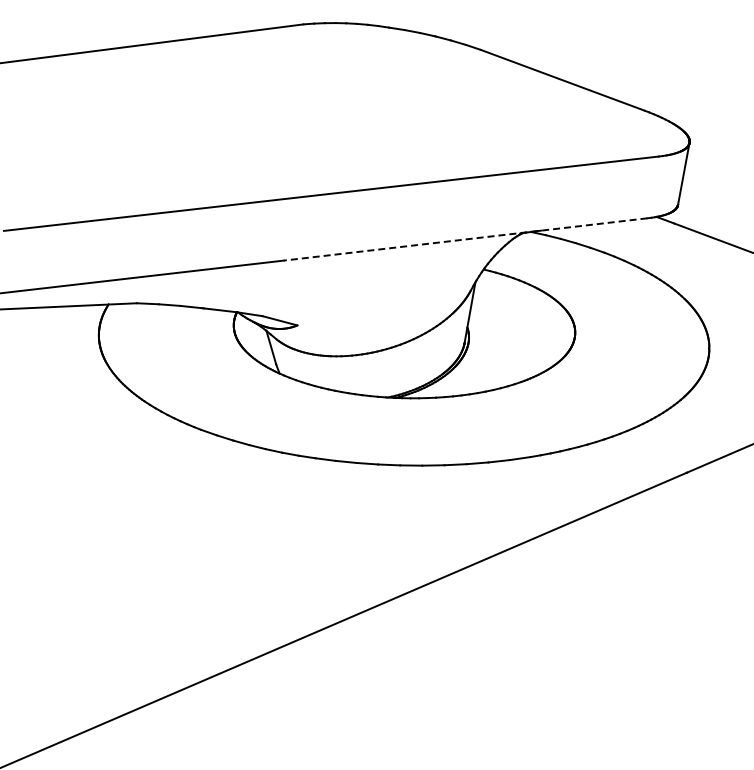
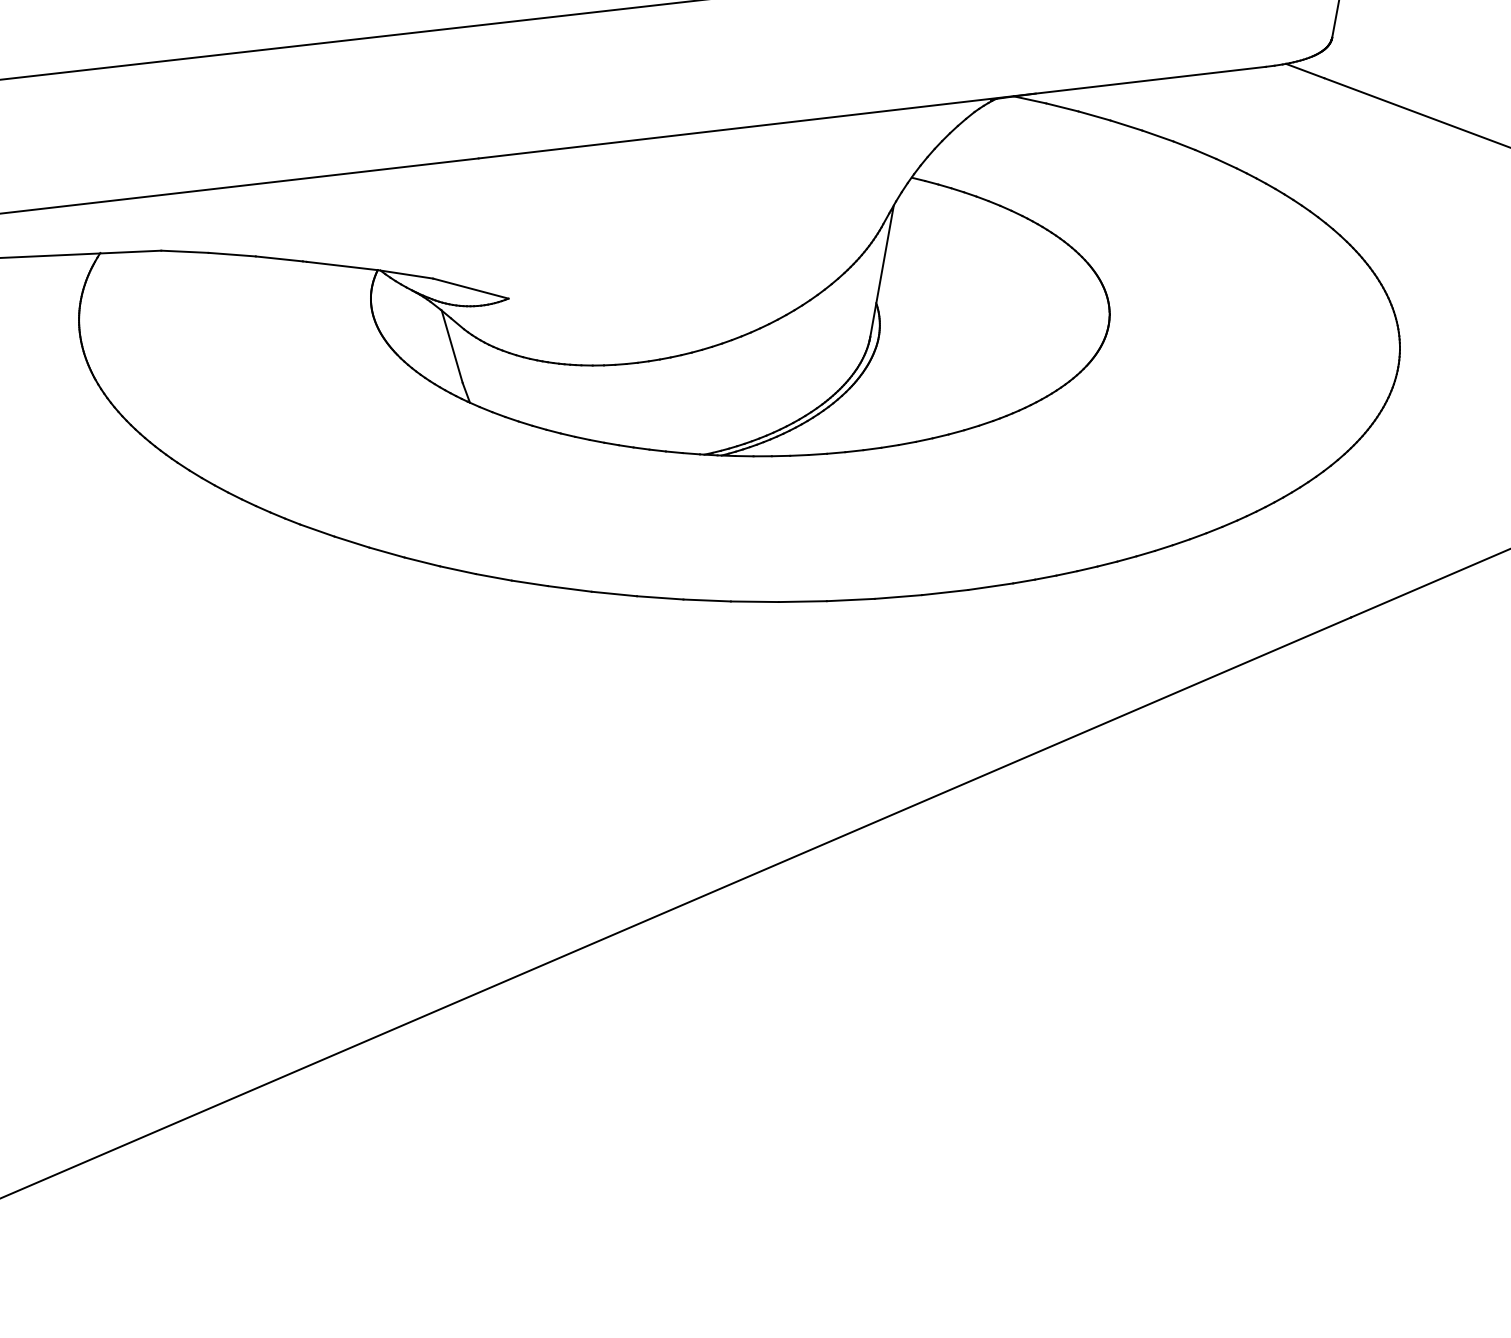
line: (465, 239) -> (872, 112), dashed -> solid

